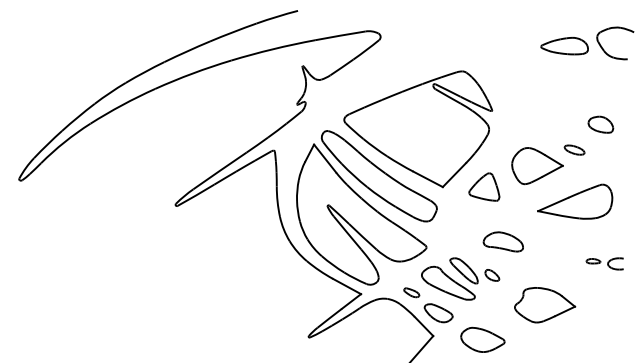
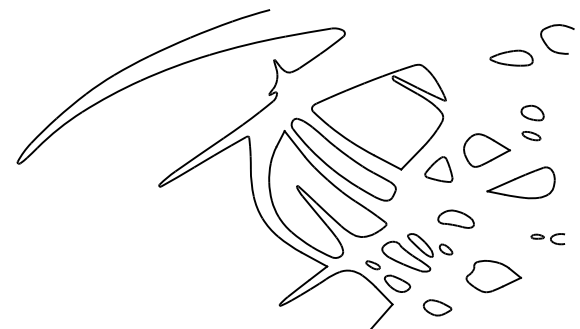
part: (564, 46) -> (511, 58), moved
part: (600, 124) -> (532, 112), moved
part: (574, 149) -> (531, 135), moved
part: (482, 339) -> (437, 307), size x0.7

